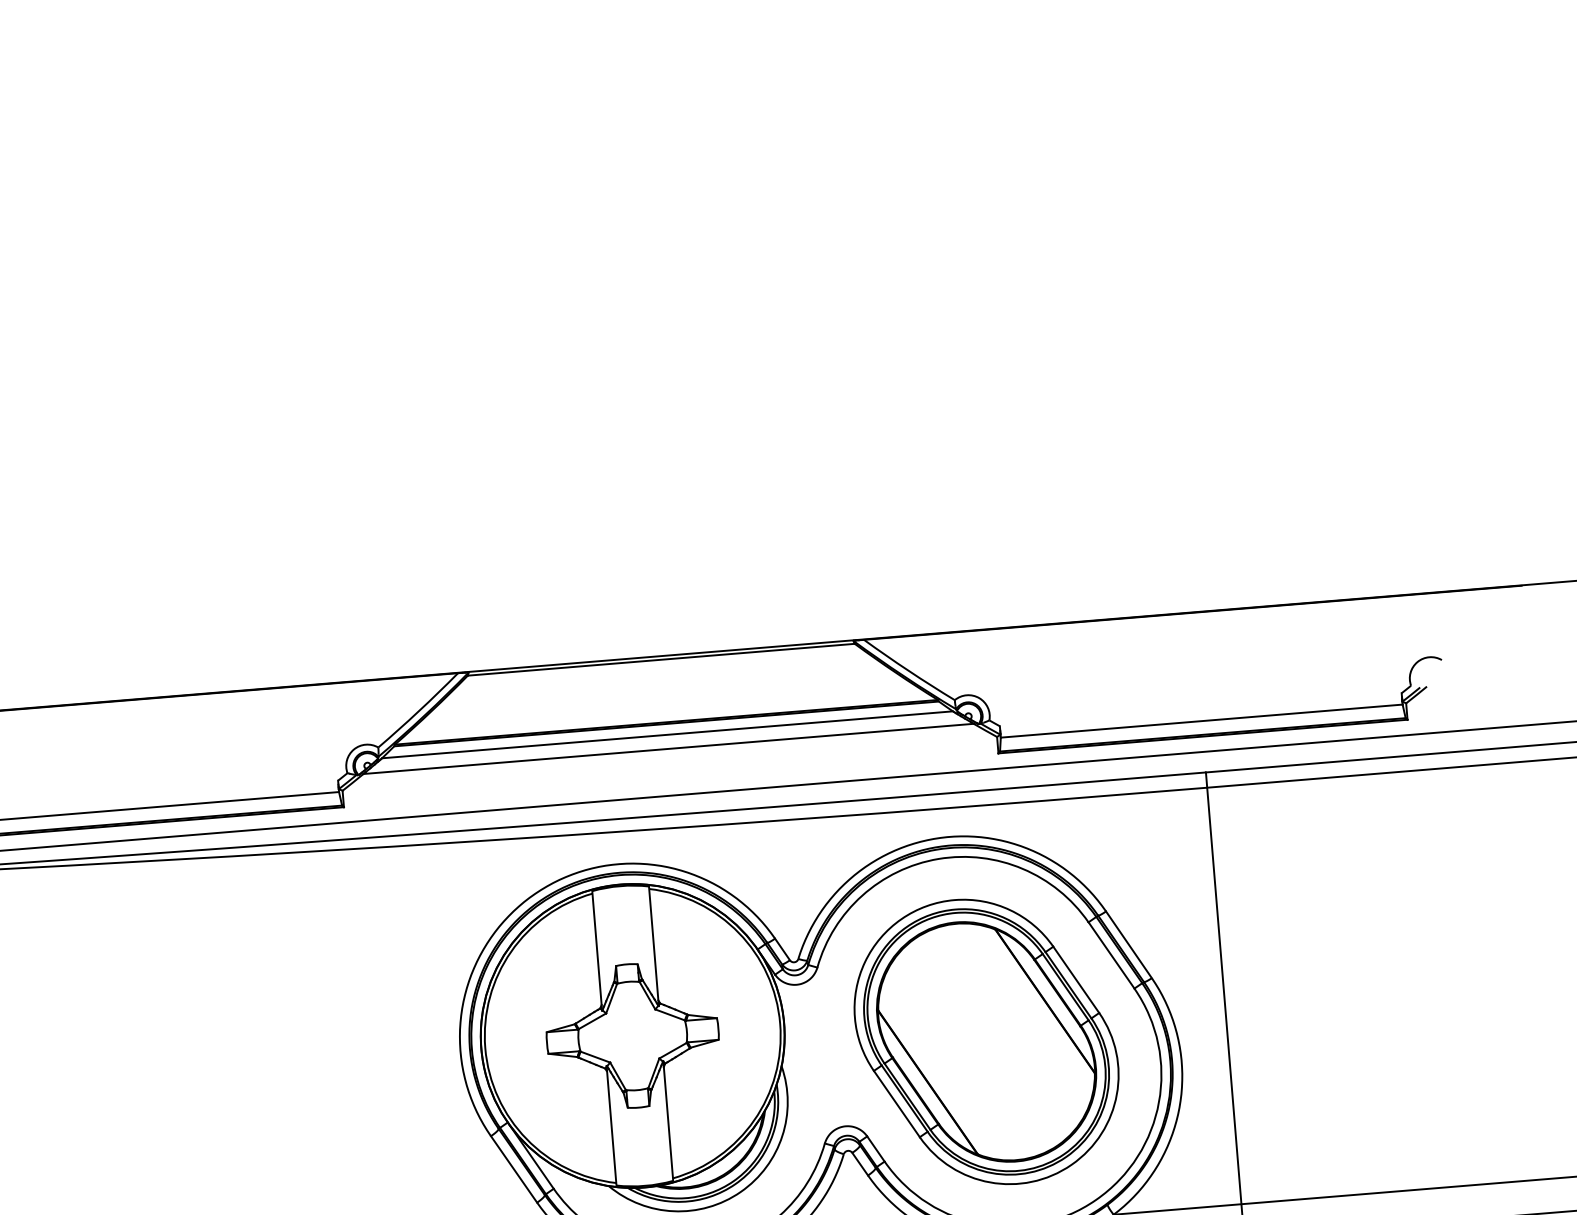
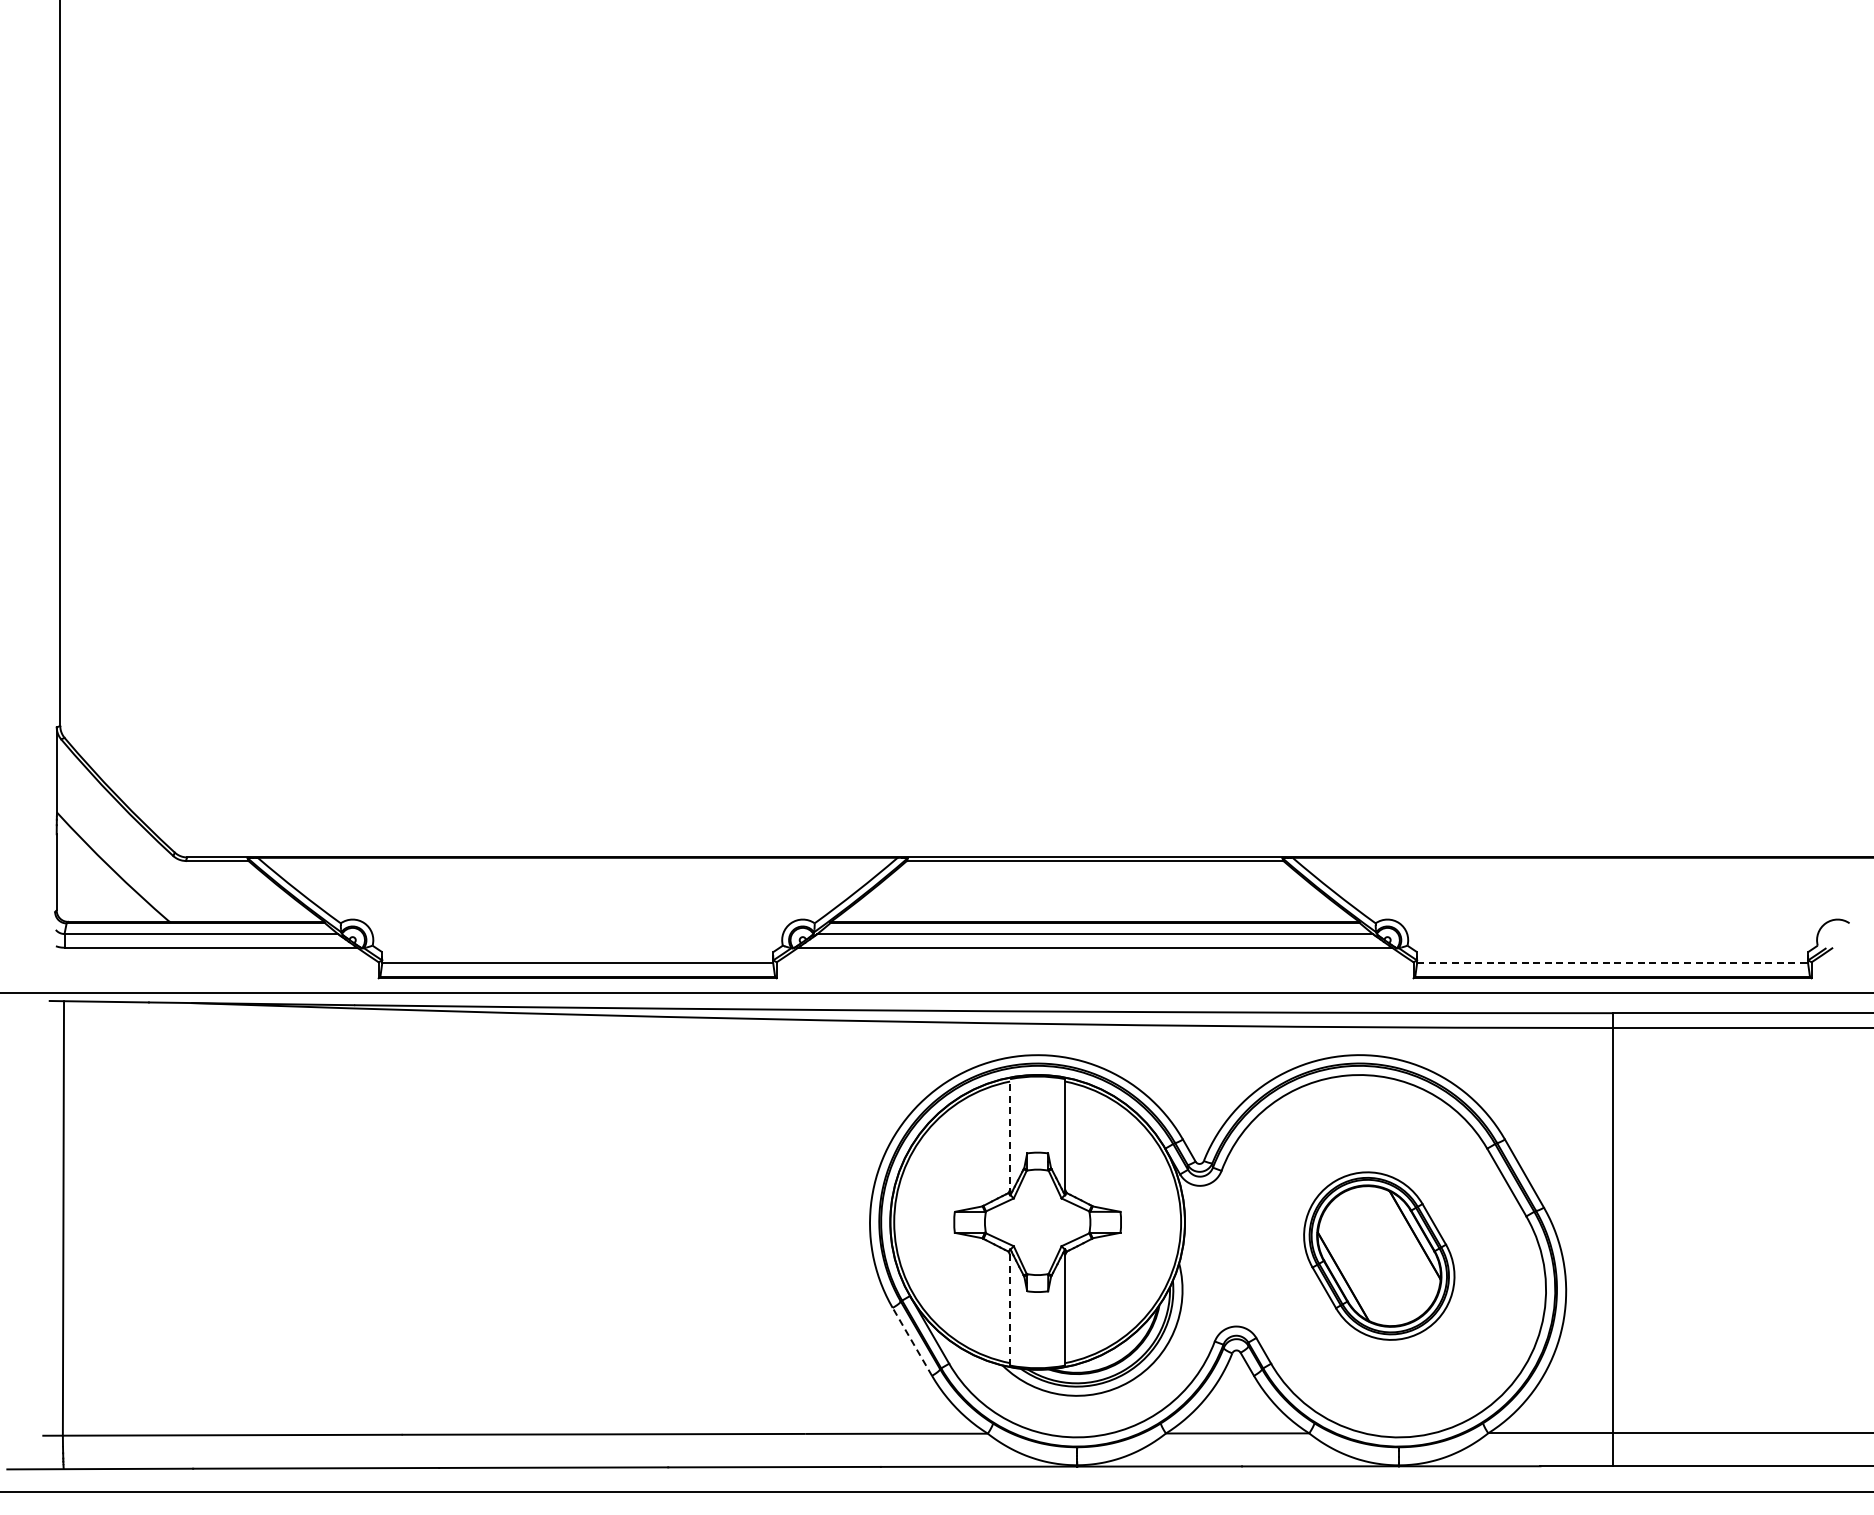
line: (1202, 721) -> (1613, 963), solid -> dashed
line: (597, 950) -> (1010, 1136), solid -> dashed
part: (986, 1041) -> (1379, 1255), size x0.6
line: (611, 1124) -> (1010, 1306), solid -> dashed
line: (514, 1169) -> (912, 1341), solid -> dashed

